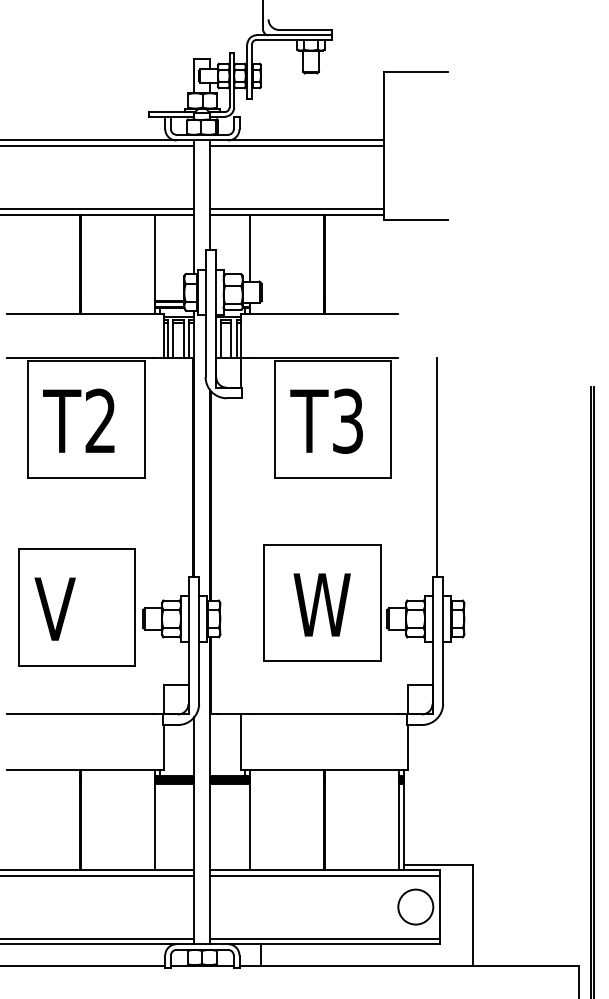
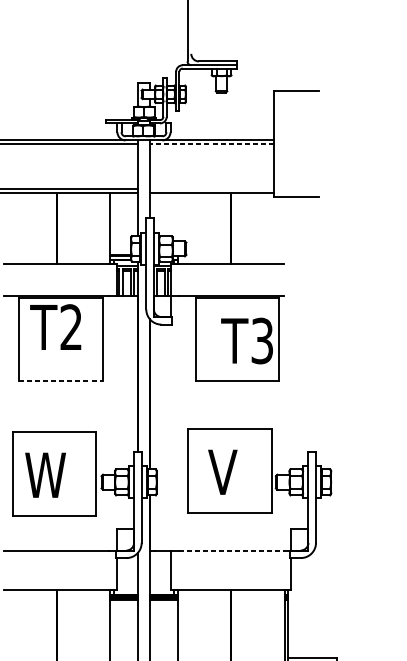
line: (297, 146) -> (211, 144), solid -> dashed
line: (296, 209) -> (211, 189), removed
line: (249, 247) -> (177, 216), removed
text: (78, 420) -> (55, 326), moved
text: (326, 420) -> (246, 340), moved
line: (437, 466) -> (311, 373), removed
line: (86, 477) -> (61, 381), solid -> dashed
text: (321, 604) -> (229, 471), W -> V
text: (63, 608) -> (44, 474), V -> W
line: (324, 714) -> (231, 550), solid -> dashed

